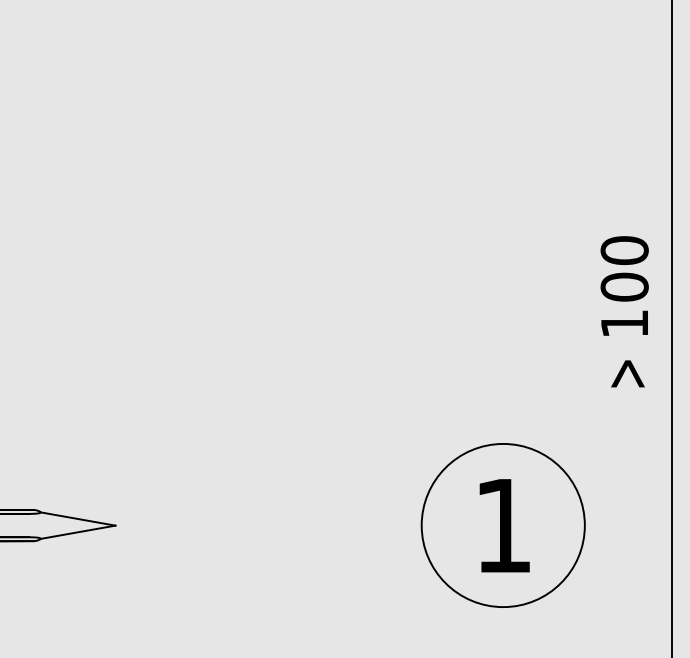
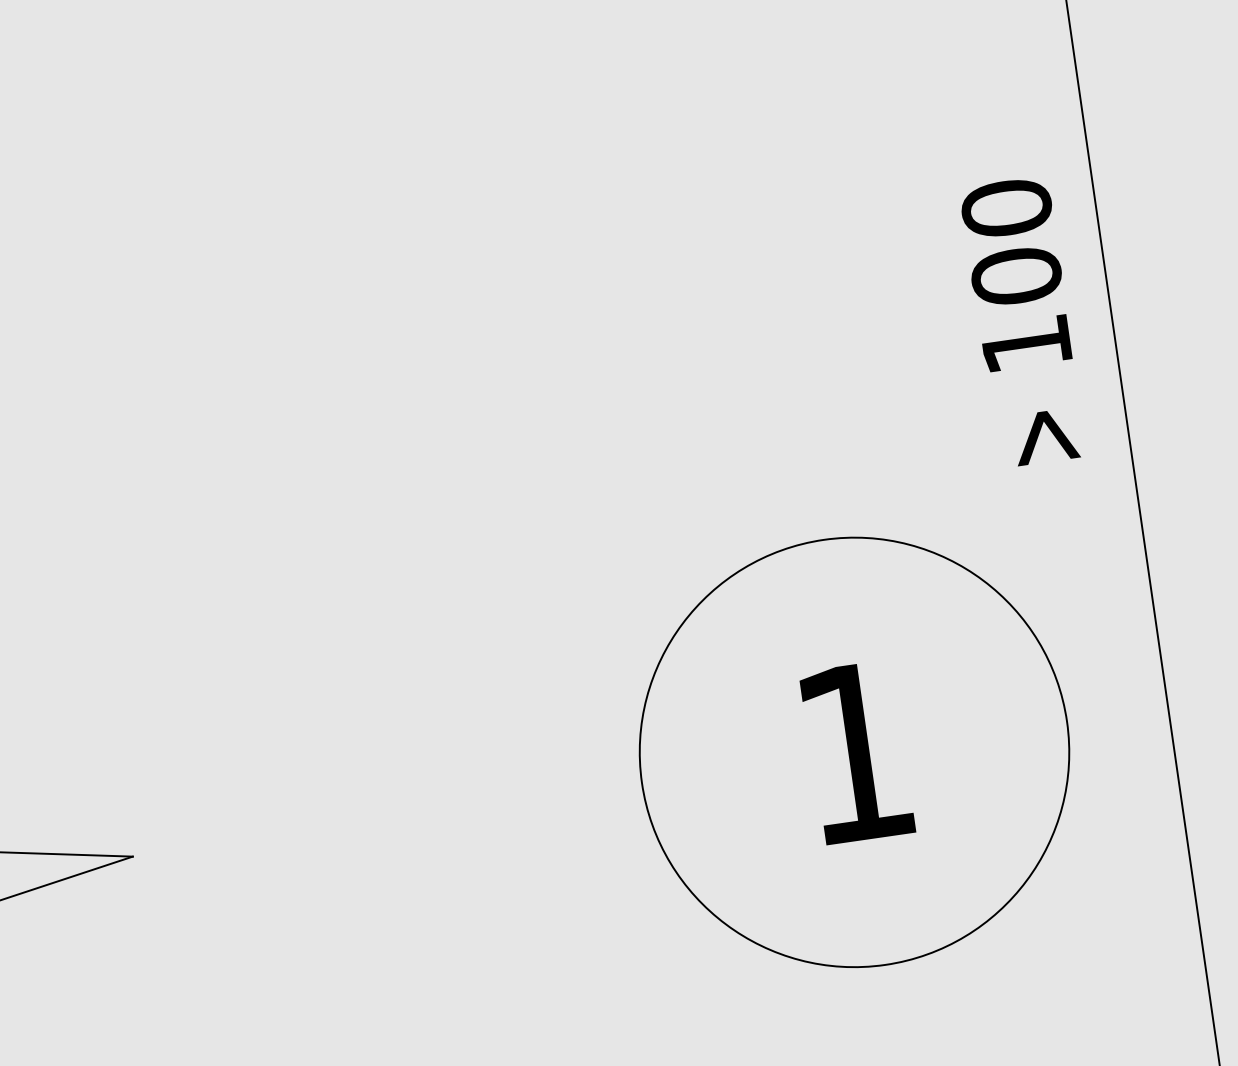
circle: (502, 525) -> (853, 752), size x1.4

